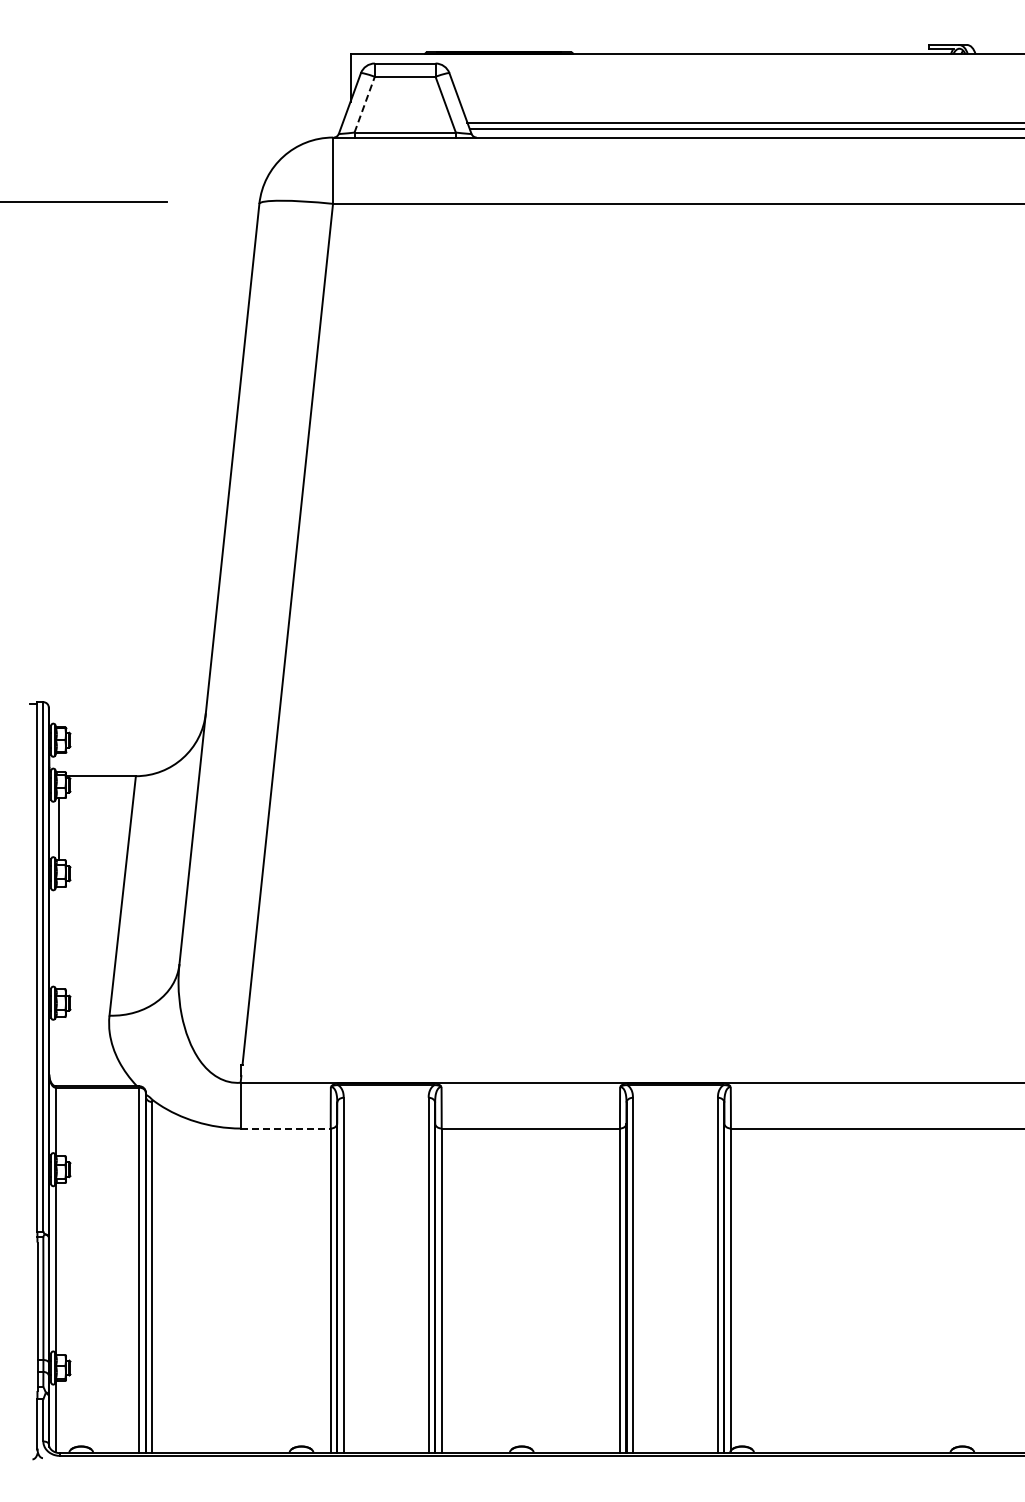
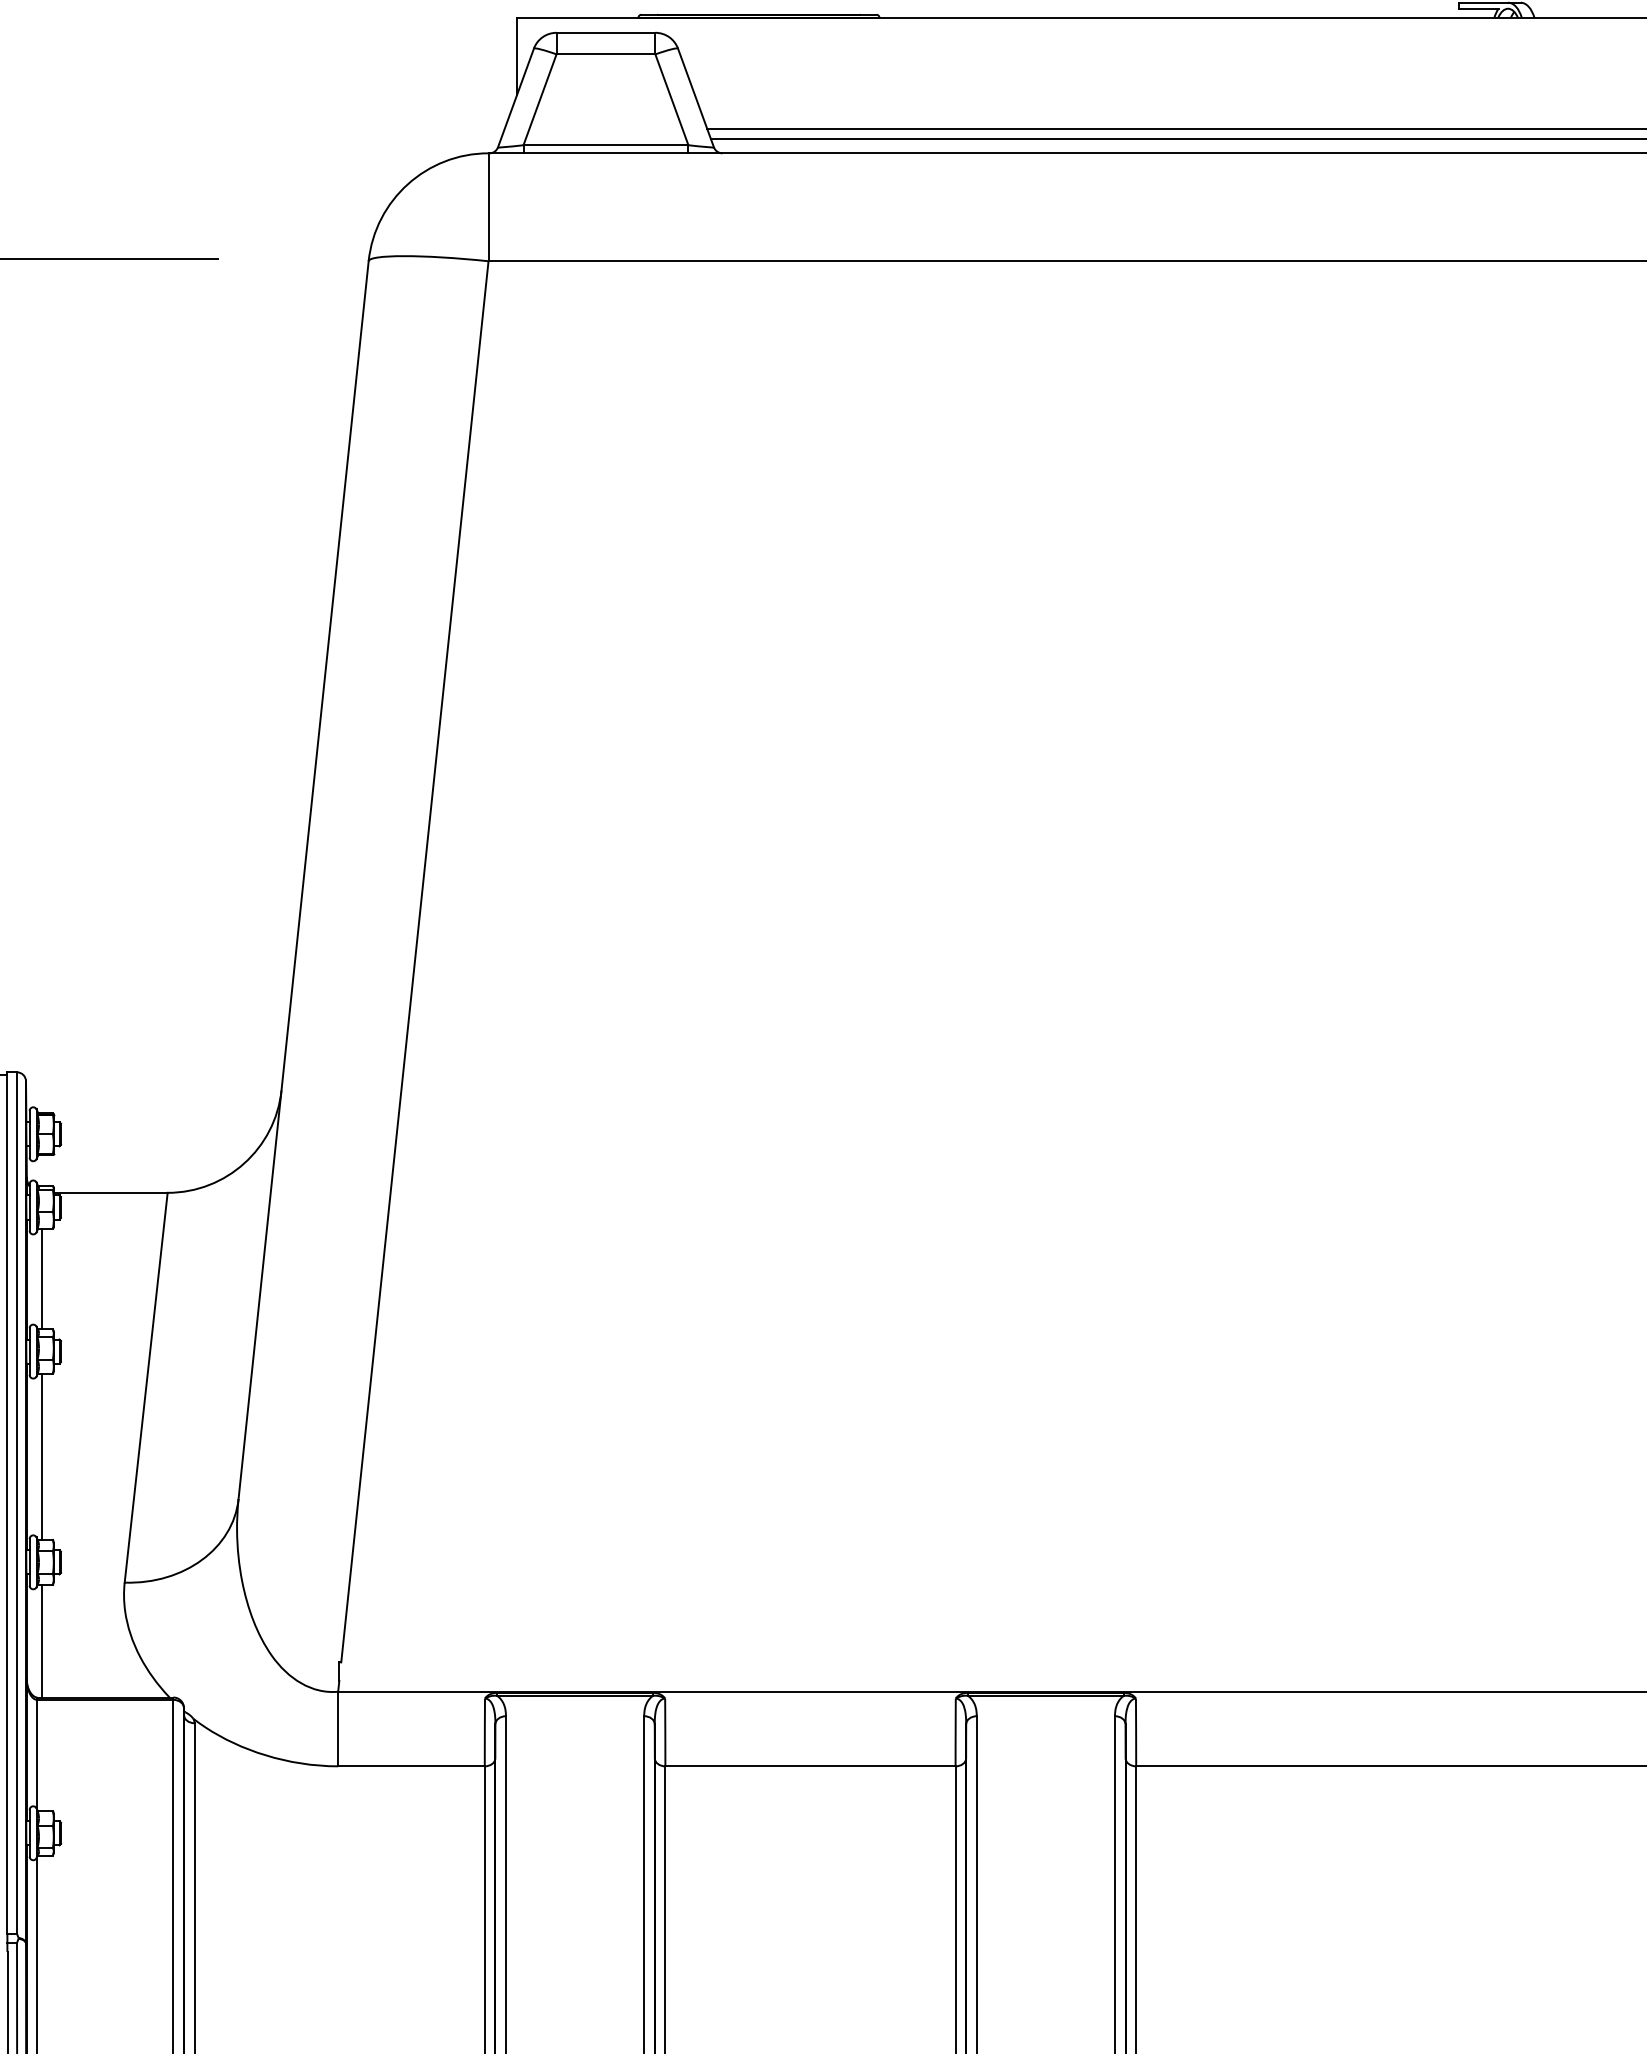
line: (364, 104) -> (539, 99), dashed -> solid
line: (58, 938) -> (41, 1457), added
line: (58, 1051) -> (41, 1640), added
line: (286, 1128) -> (412, 1766), dashed -> solid

